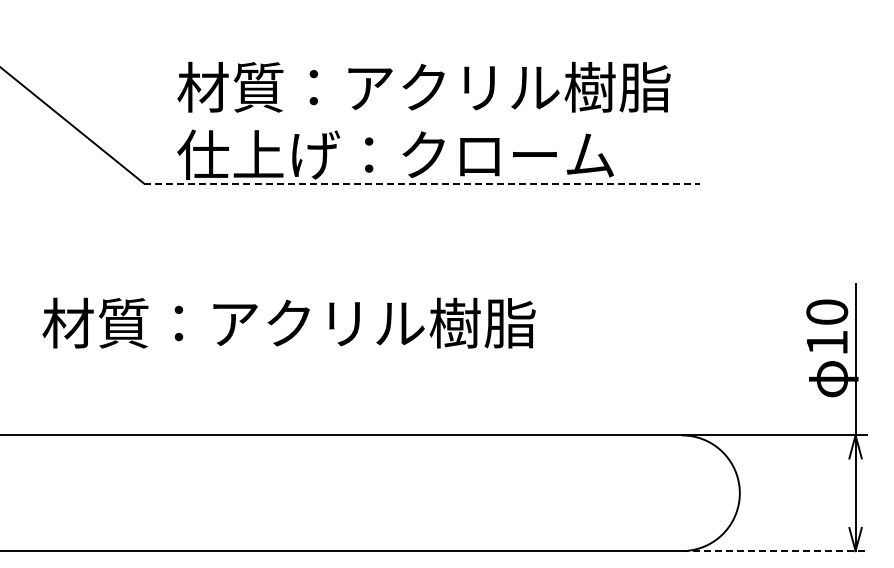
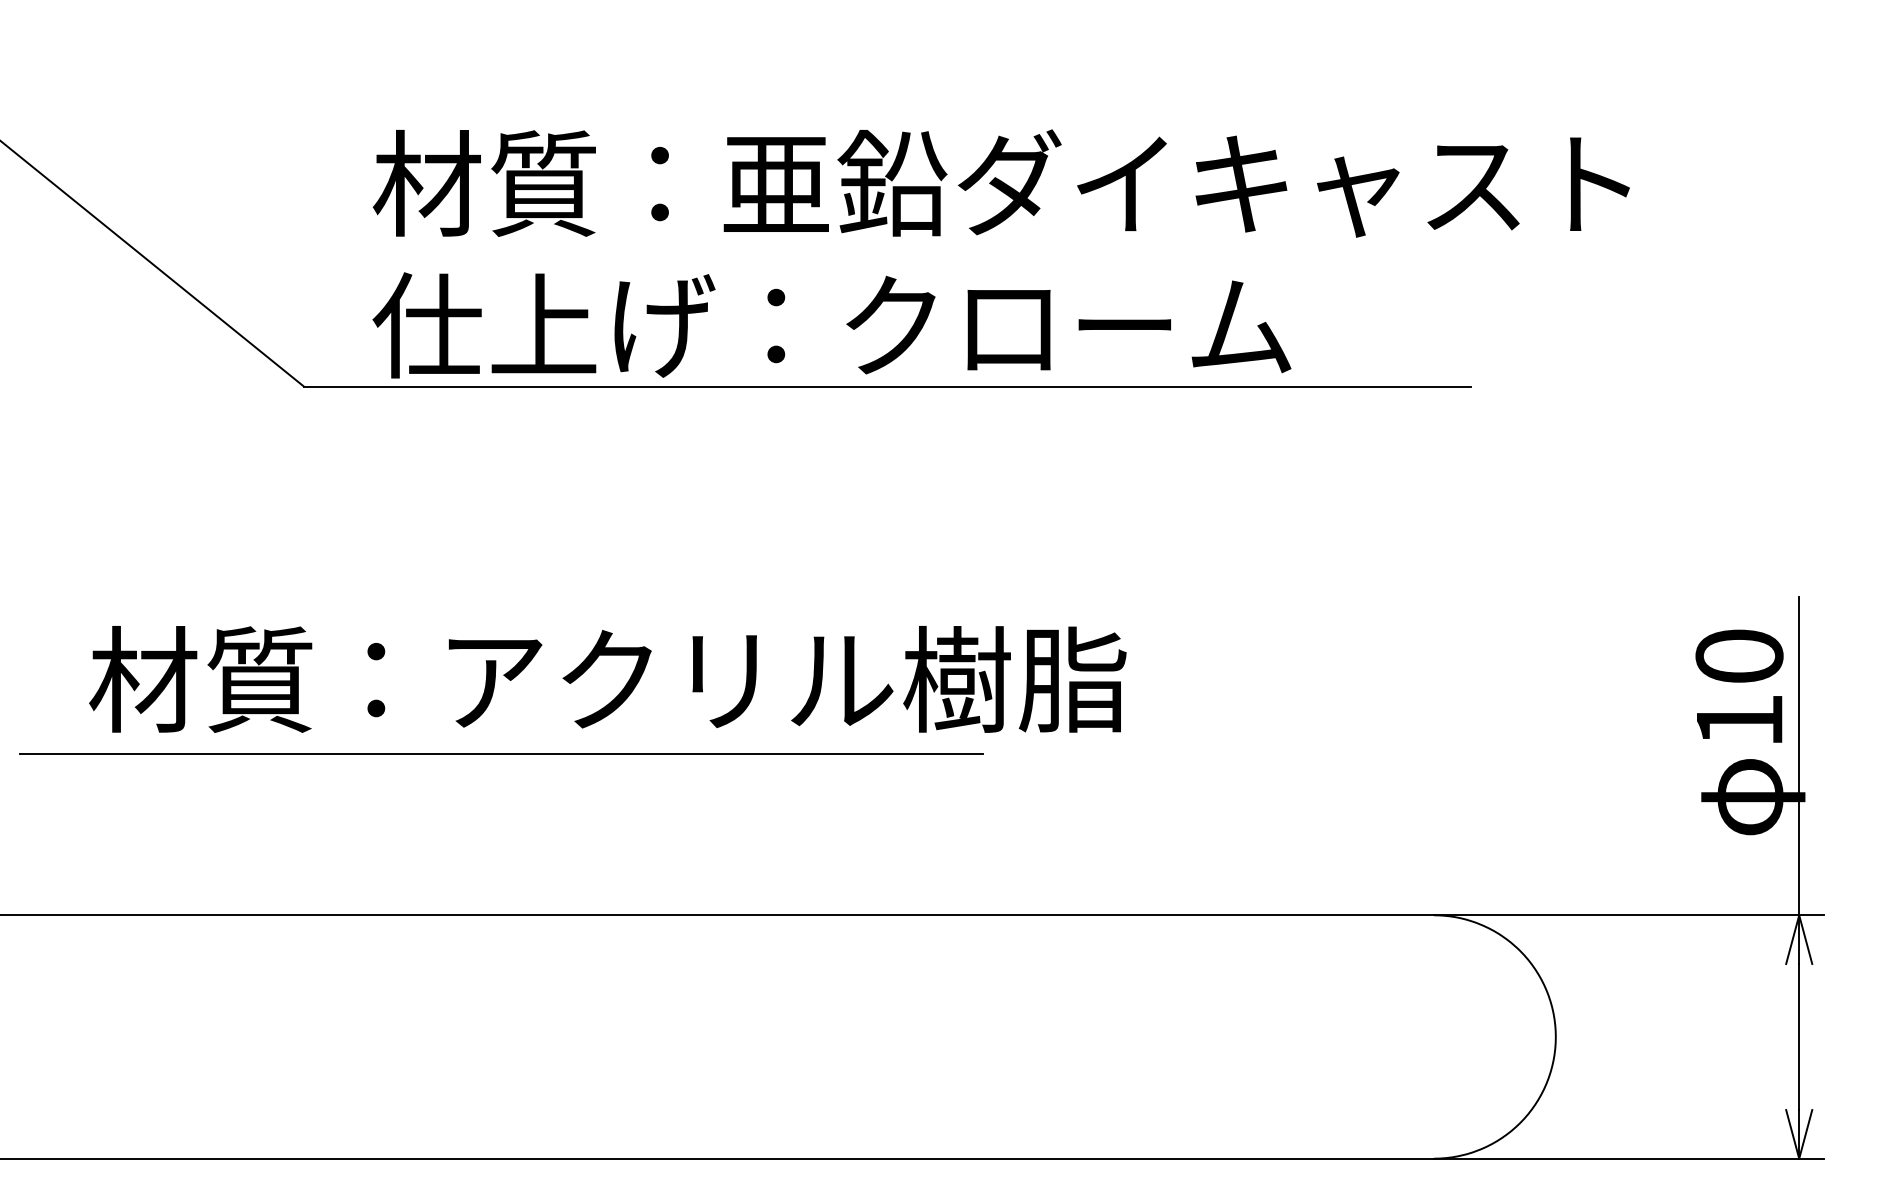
text: (559, 87) -> (1176, 183), 材質：アクリル樹脂 -> 材質：亜鉛ダイキャスト
line: (422, 183) -> (888, 385), dashed -> solid
line: (238, 358) -> (501, 753), added
line: (774, 551) -> (1628, 1159), dashed -> solid

